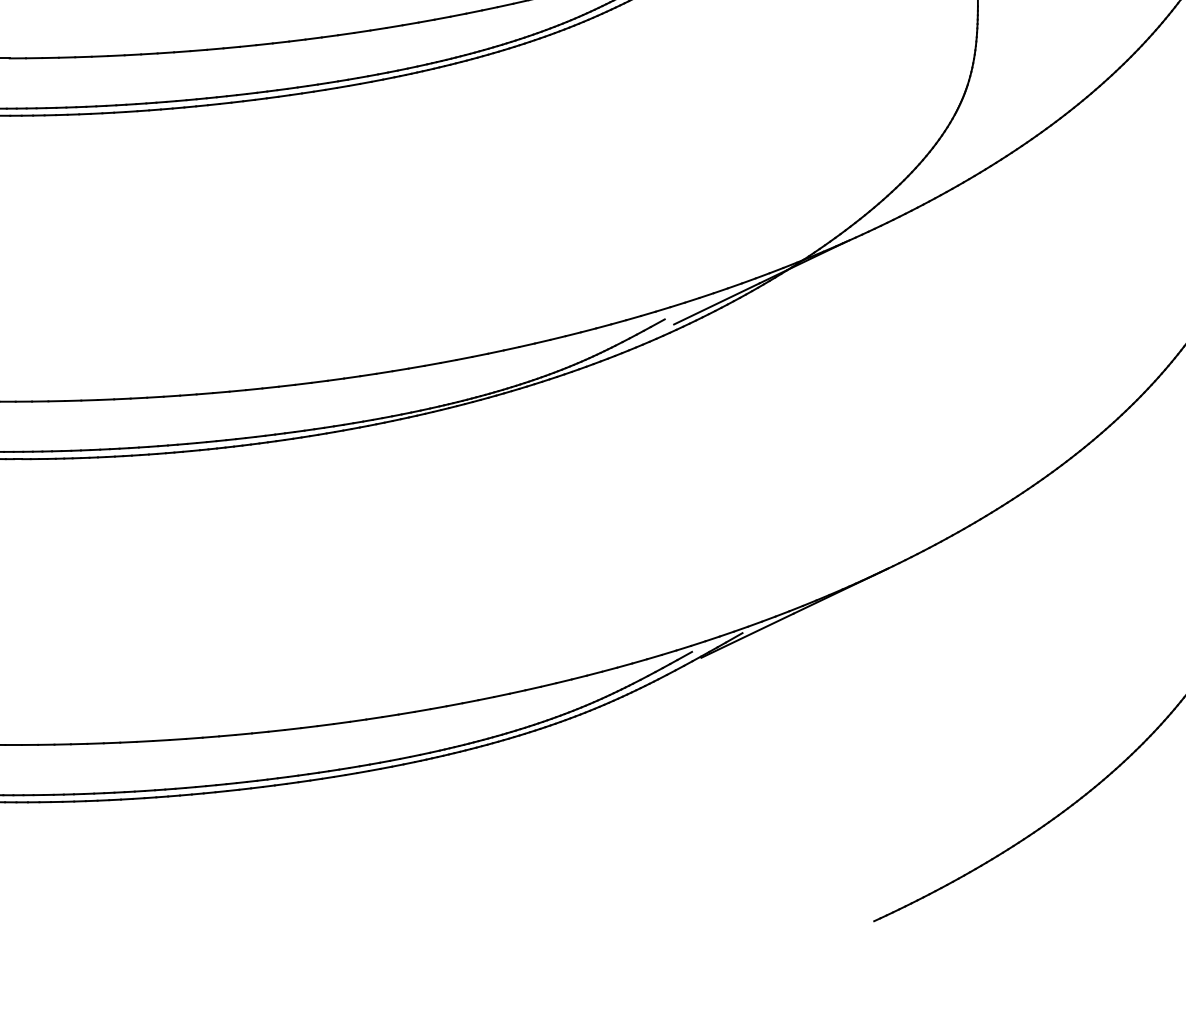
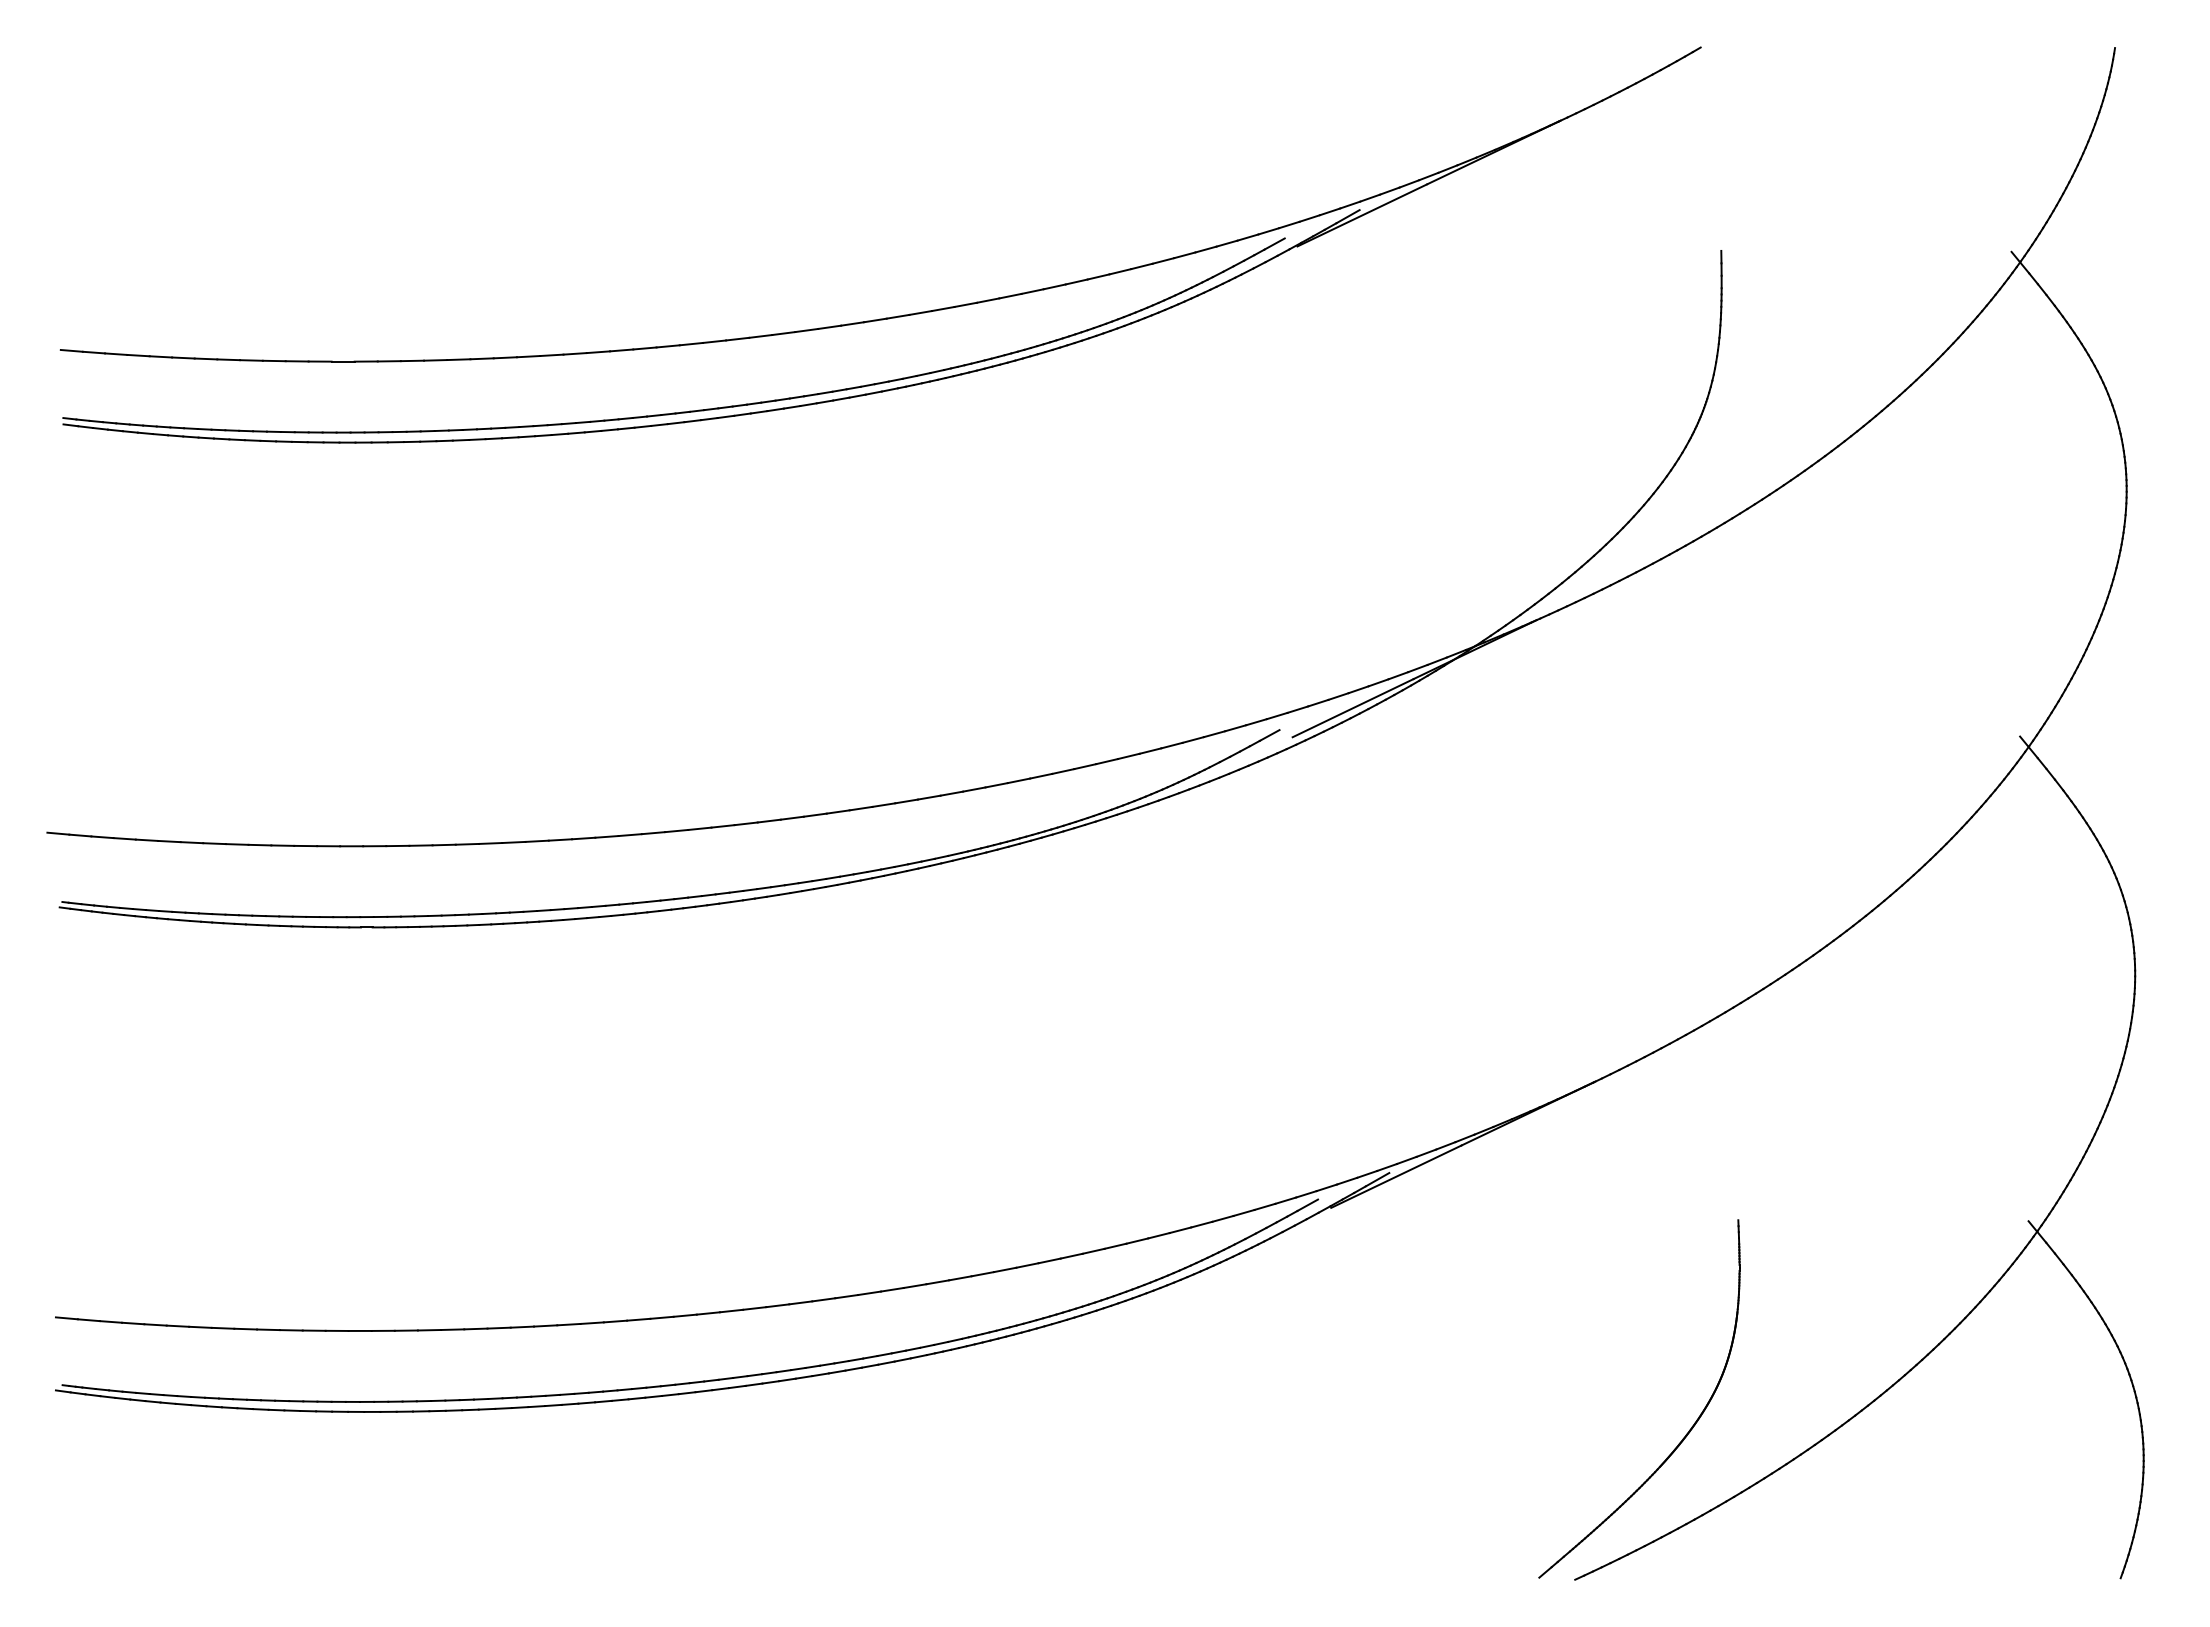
part: (953, 817) -> (1686, 1433), added

